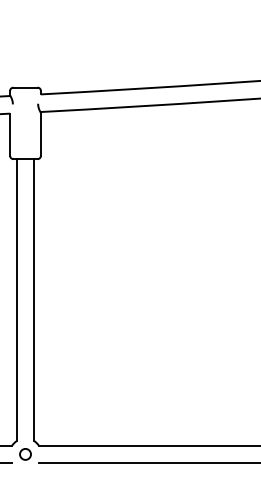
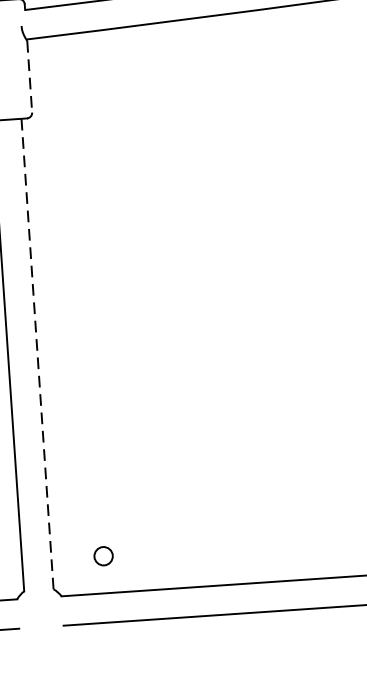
line: (40, 134) -> (29, 76), solid -> dashed
line: (34, 300) -> (37, 354), solid -> dashed
circle: (25, 454) -> (103, 556), moved

